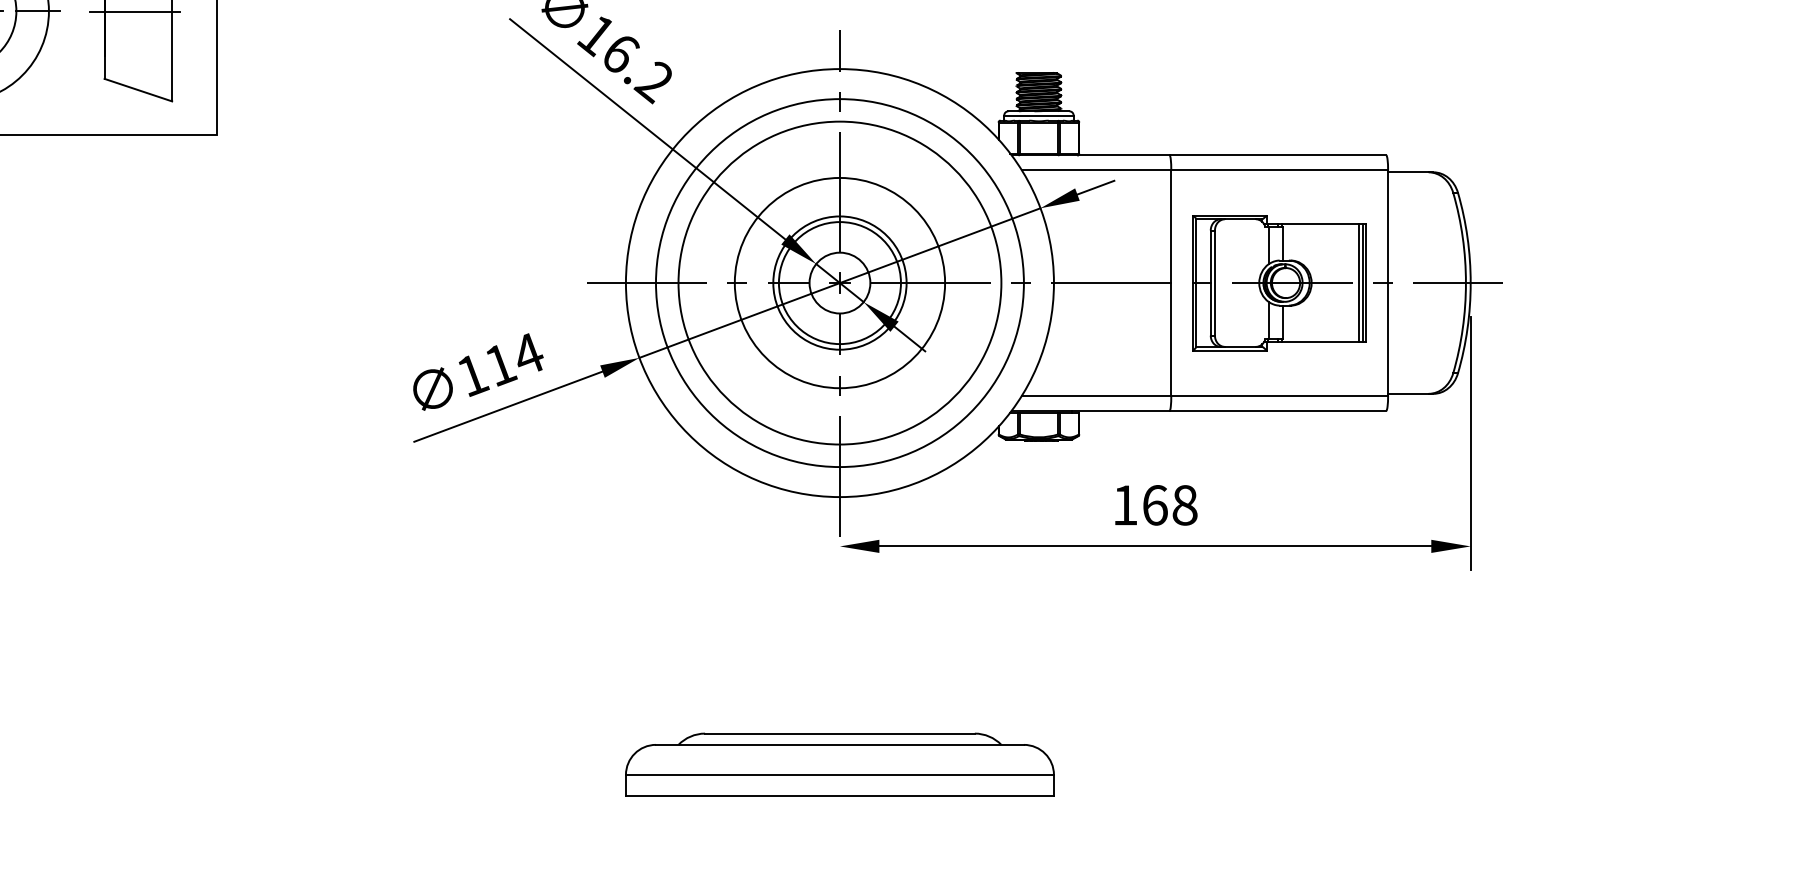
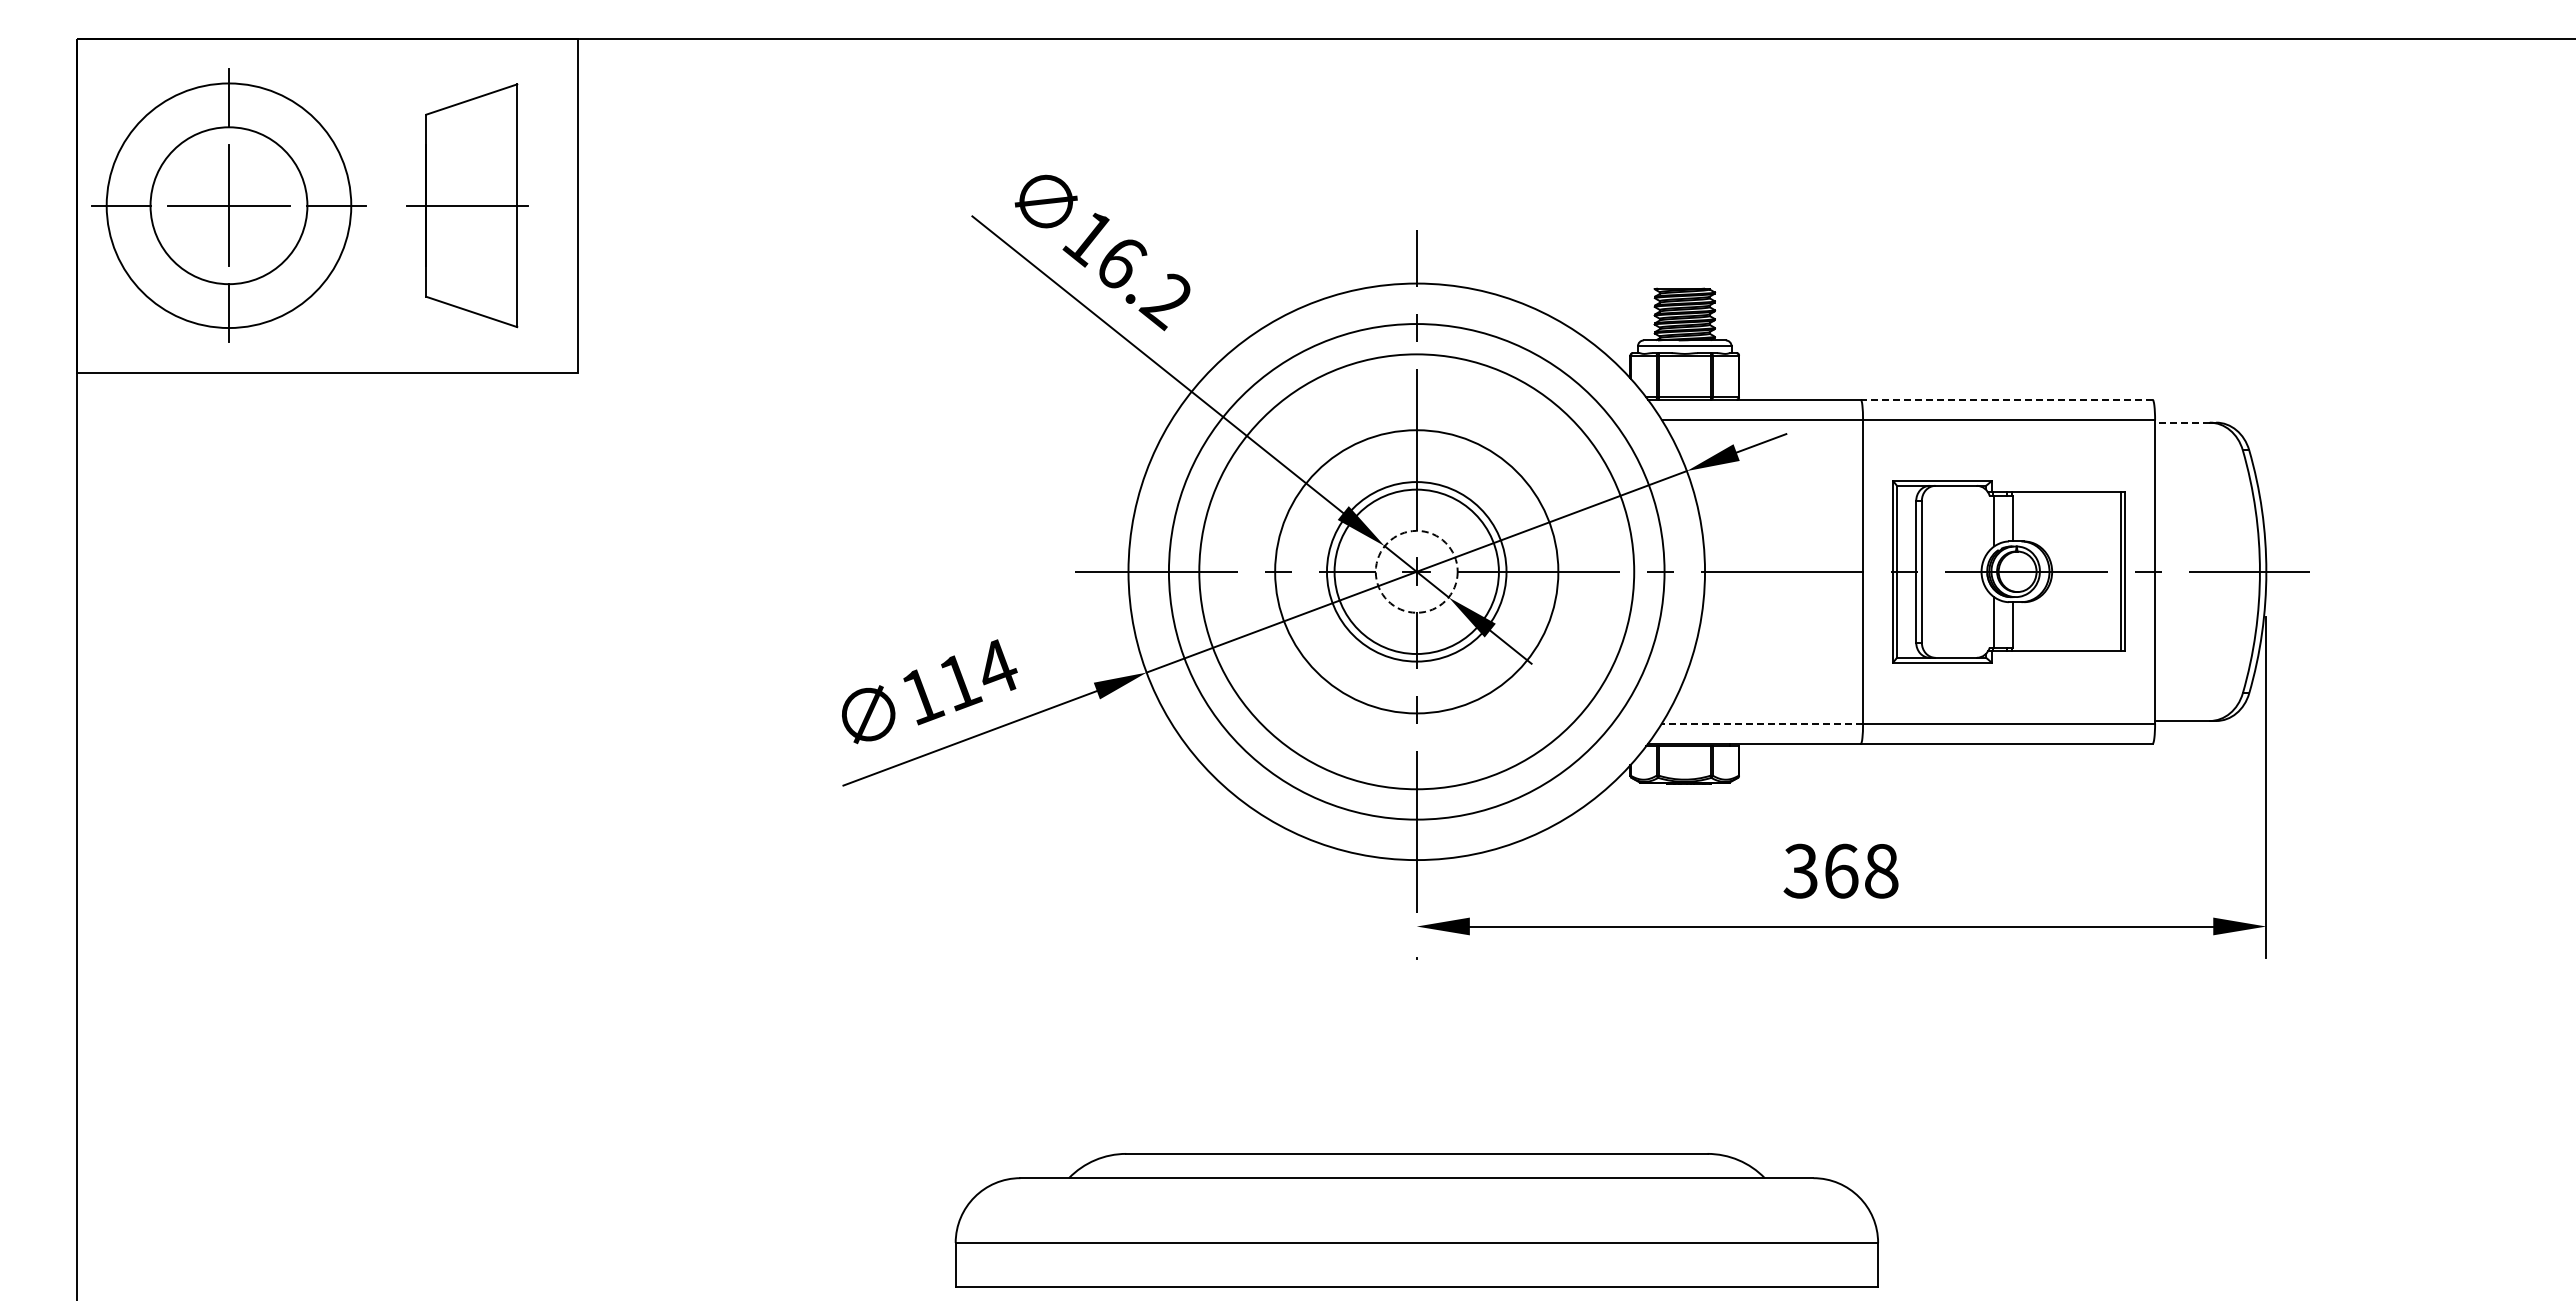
line: (1277, 155) -> (2006, 399), solid -> dashed
line: (1407, 172) -> (2181, 422), solid -> dashed
circle: (839, 282) -> (1416, 571), solid -> dashed
line: (1359, 282) -> (2116, 571), removed
line: (1096, 395) -> (1762, 723), solid -> dashed
text: (1124, 504) -> (1800, 870), 168 -> 368
part: (839, 763) -> (1416, 1219), size x1.6

